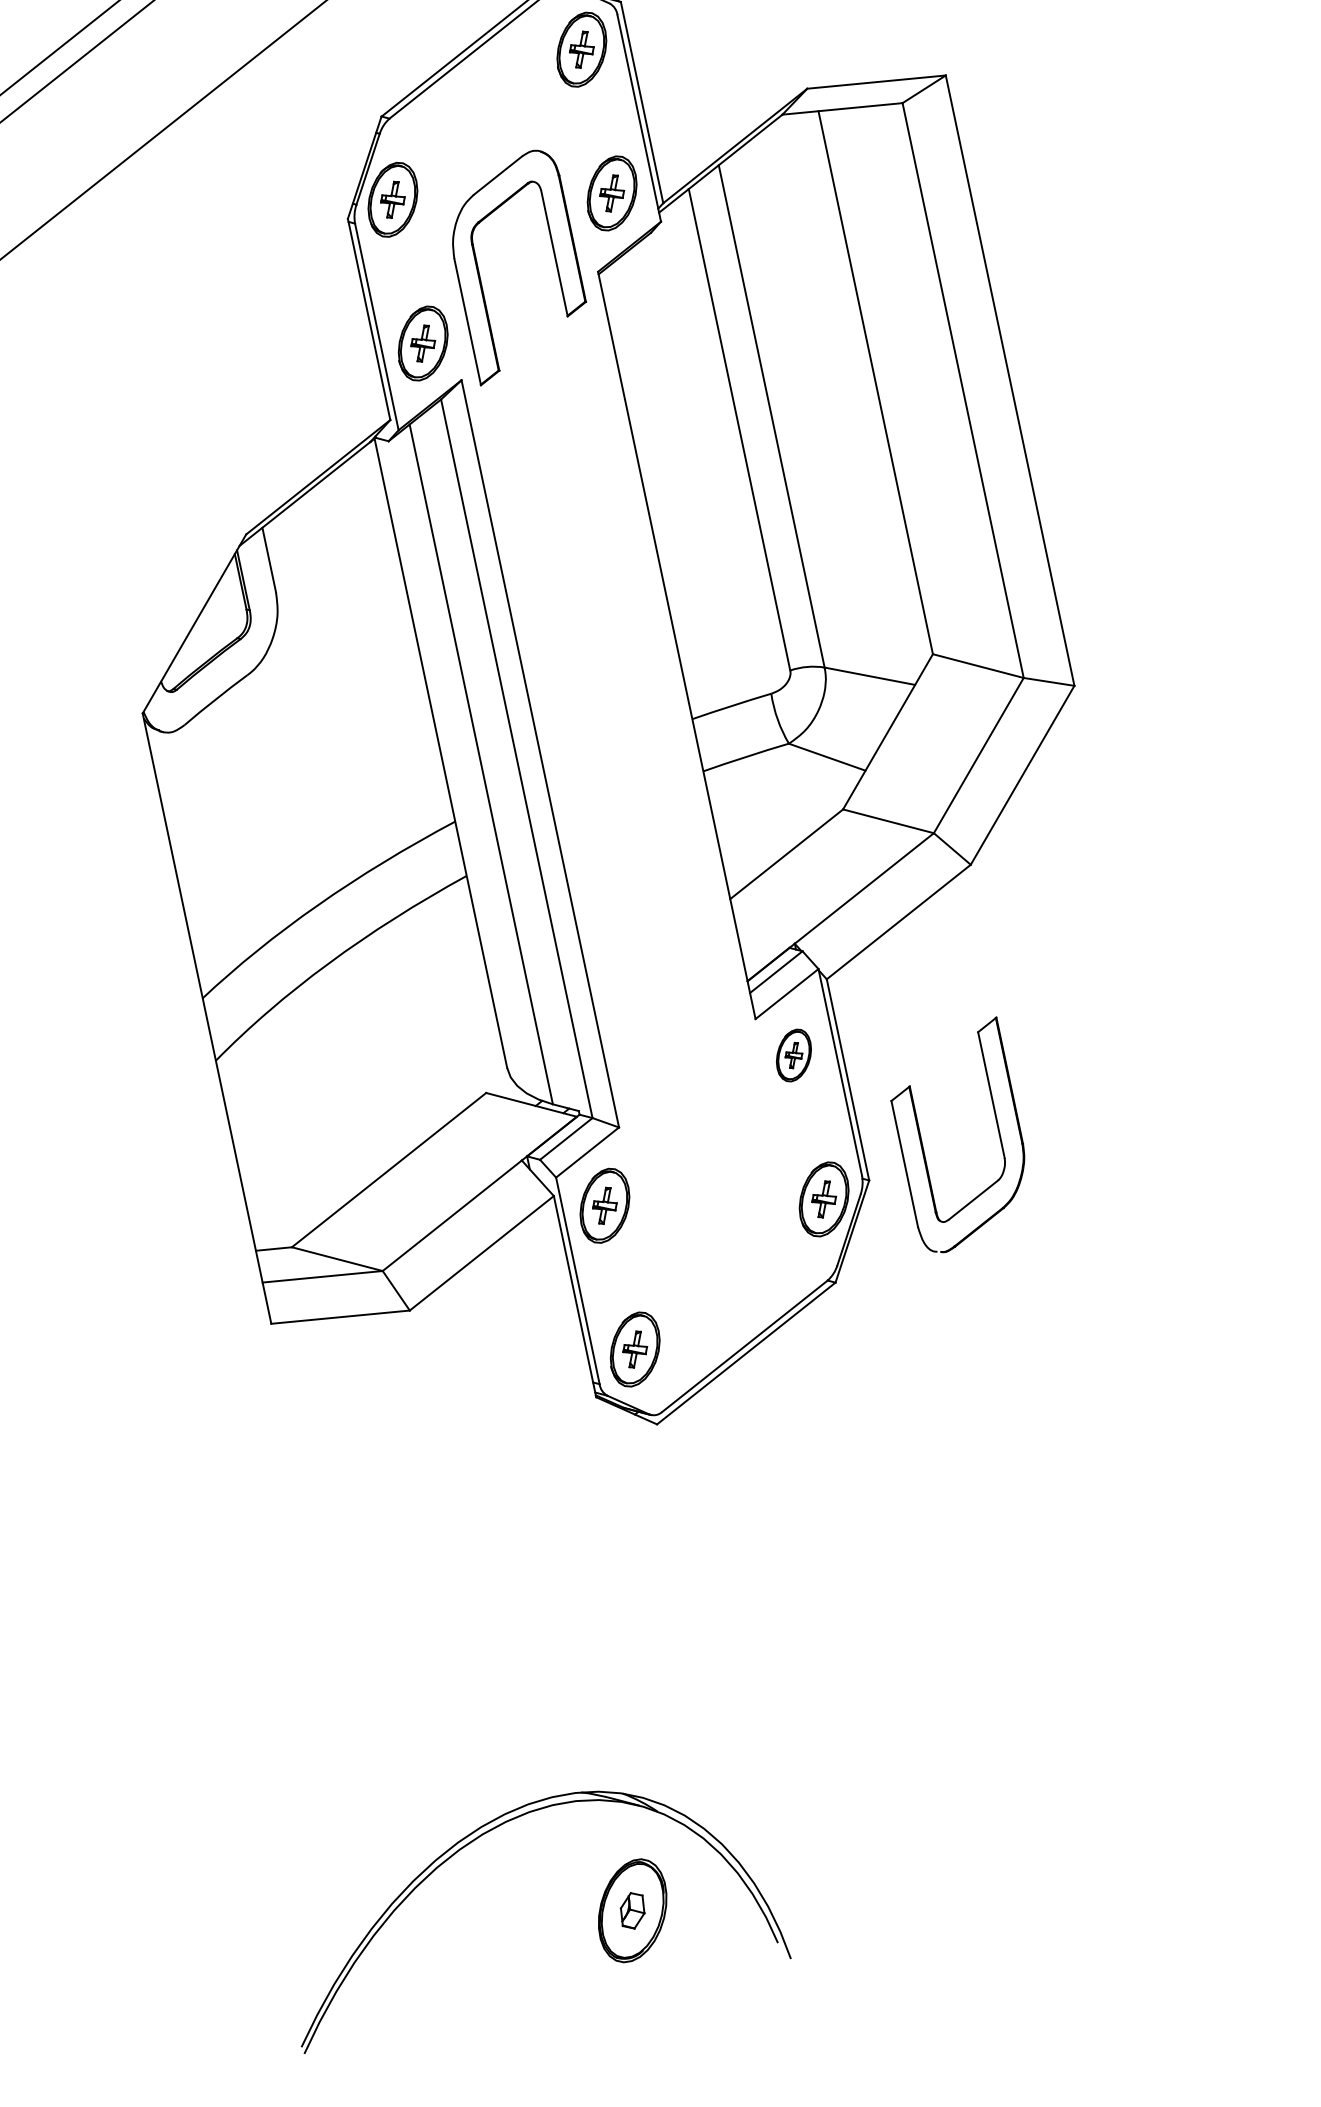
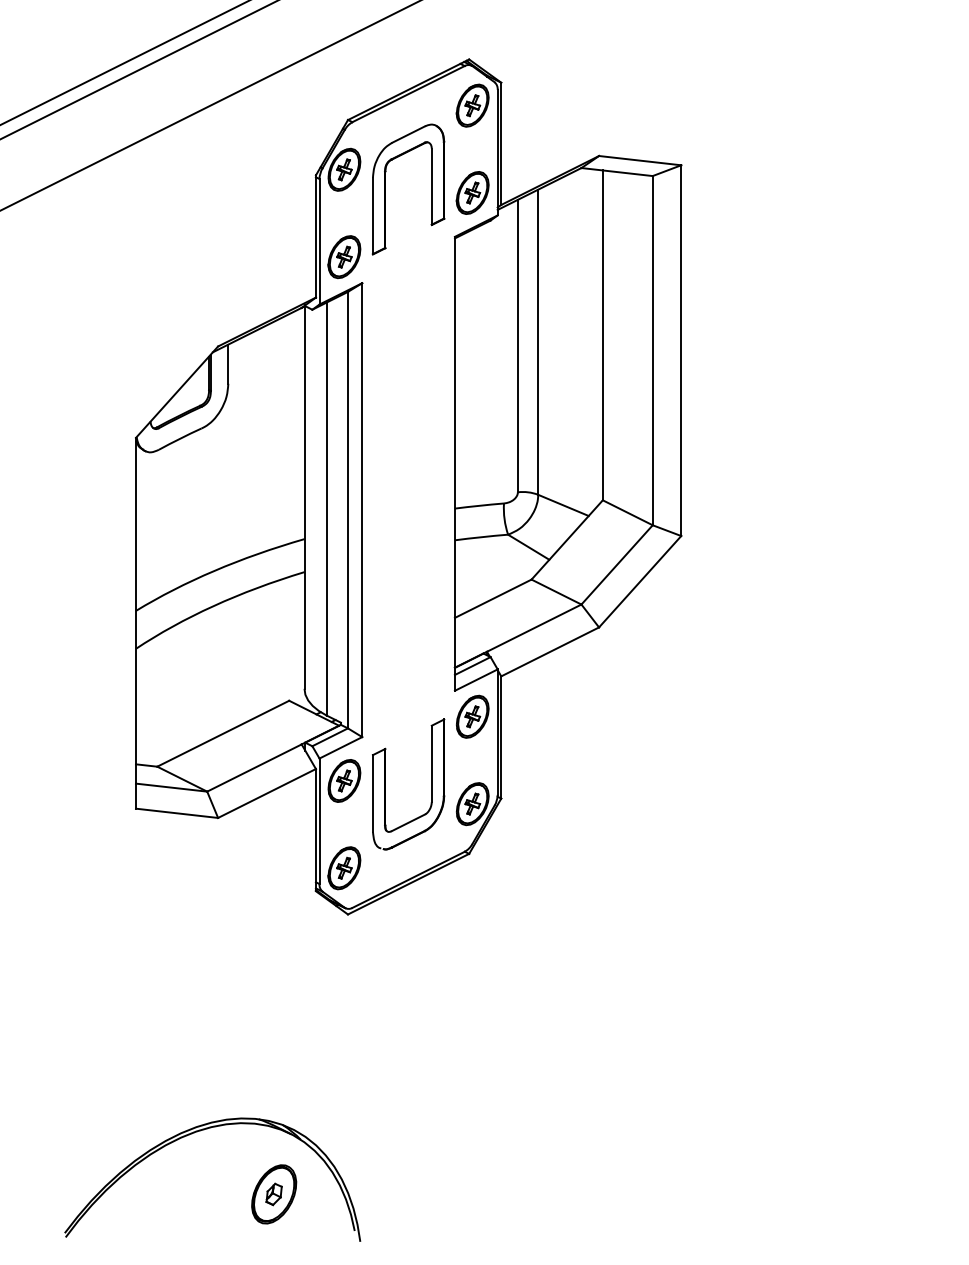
part: (479, 273) -> (385, 189), moved
part: (793, 1055) -> (472, 716), size x1.43
part: (922, 1145) -> (385, 784), moved

